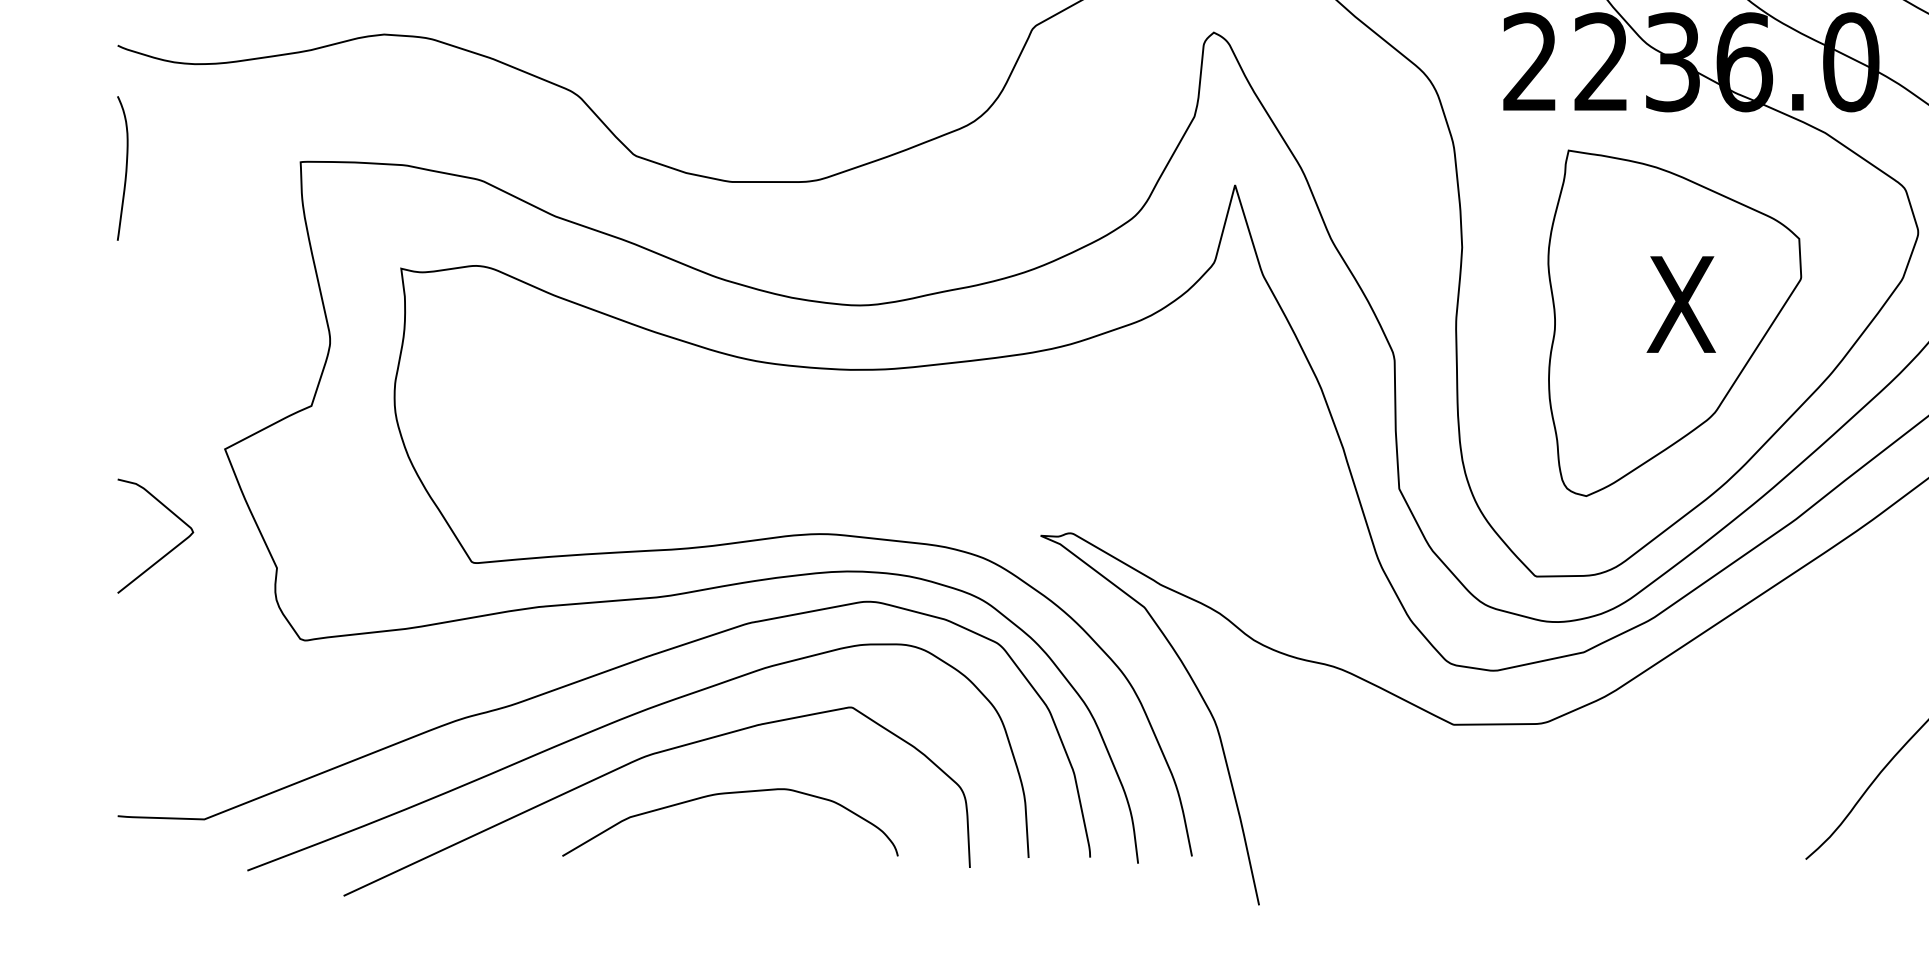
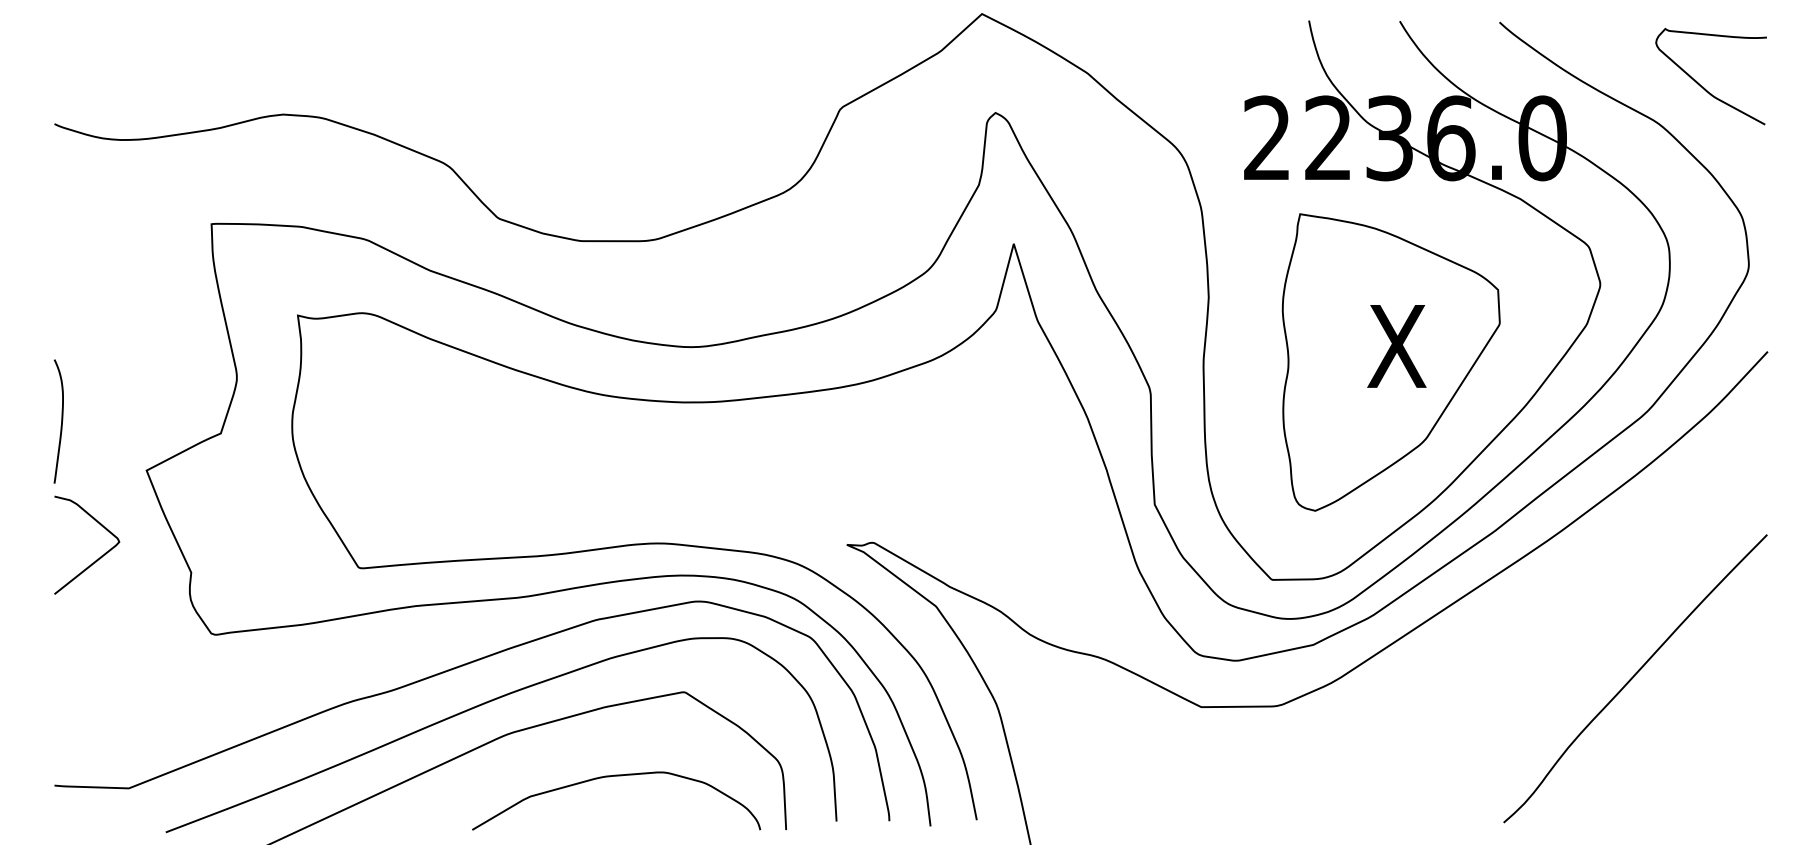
curve: (125, 168) -> (61, 421), moved
curve: (730, 793) -> (616, 776), moved

